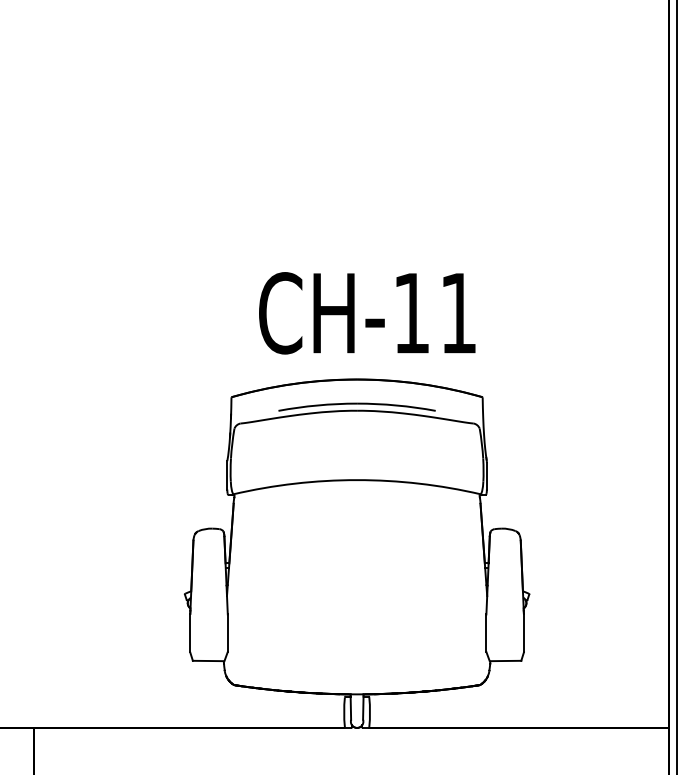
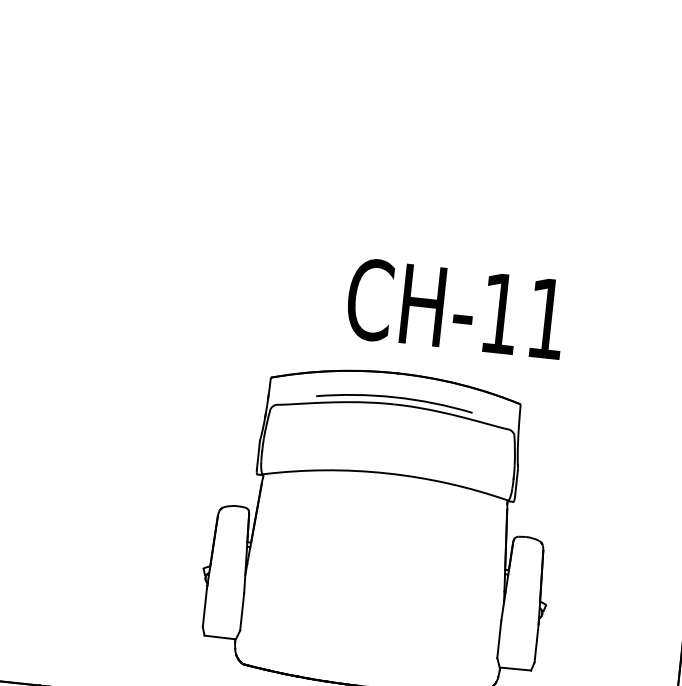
text: (367, 313) -> (456, 309), moved

